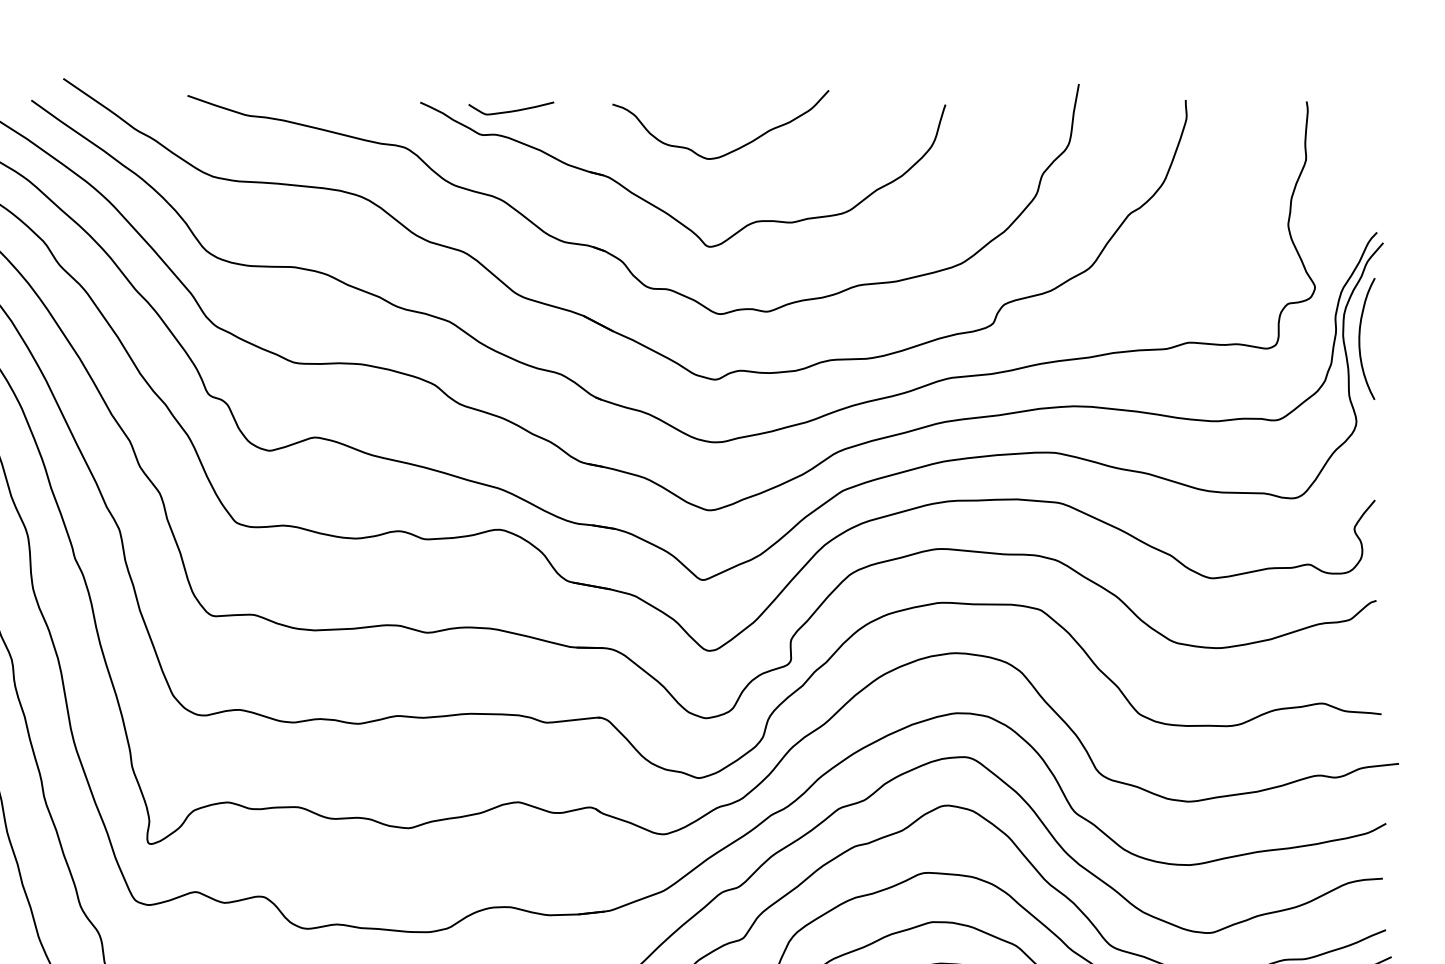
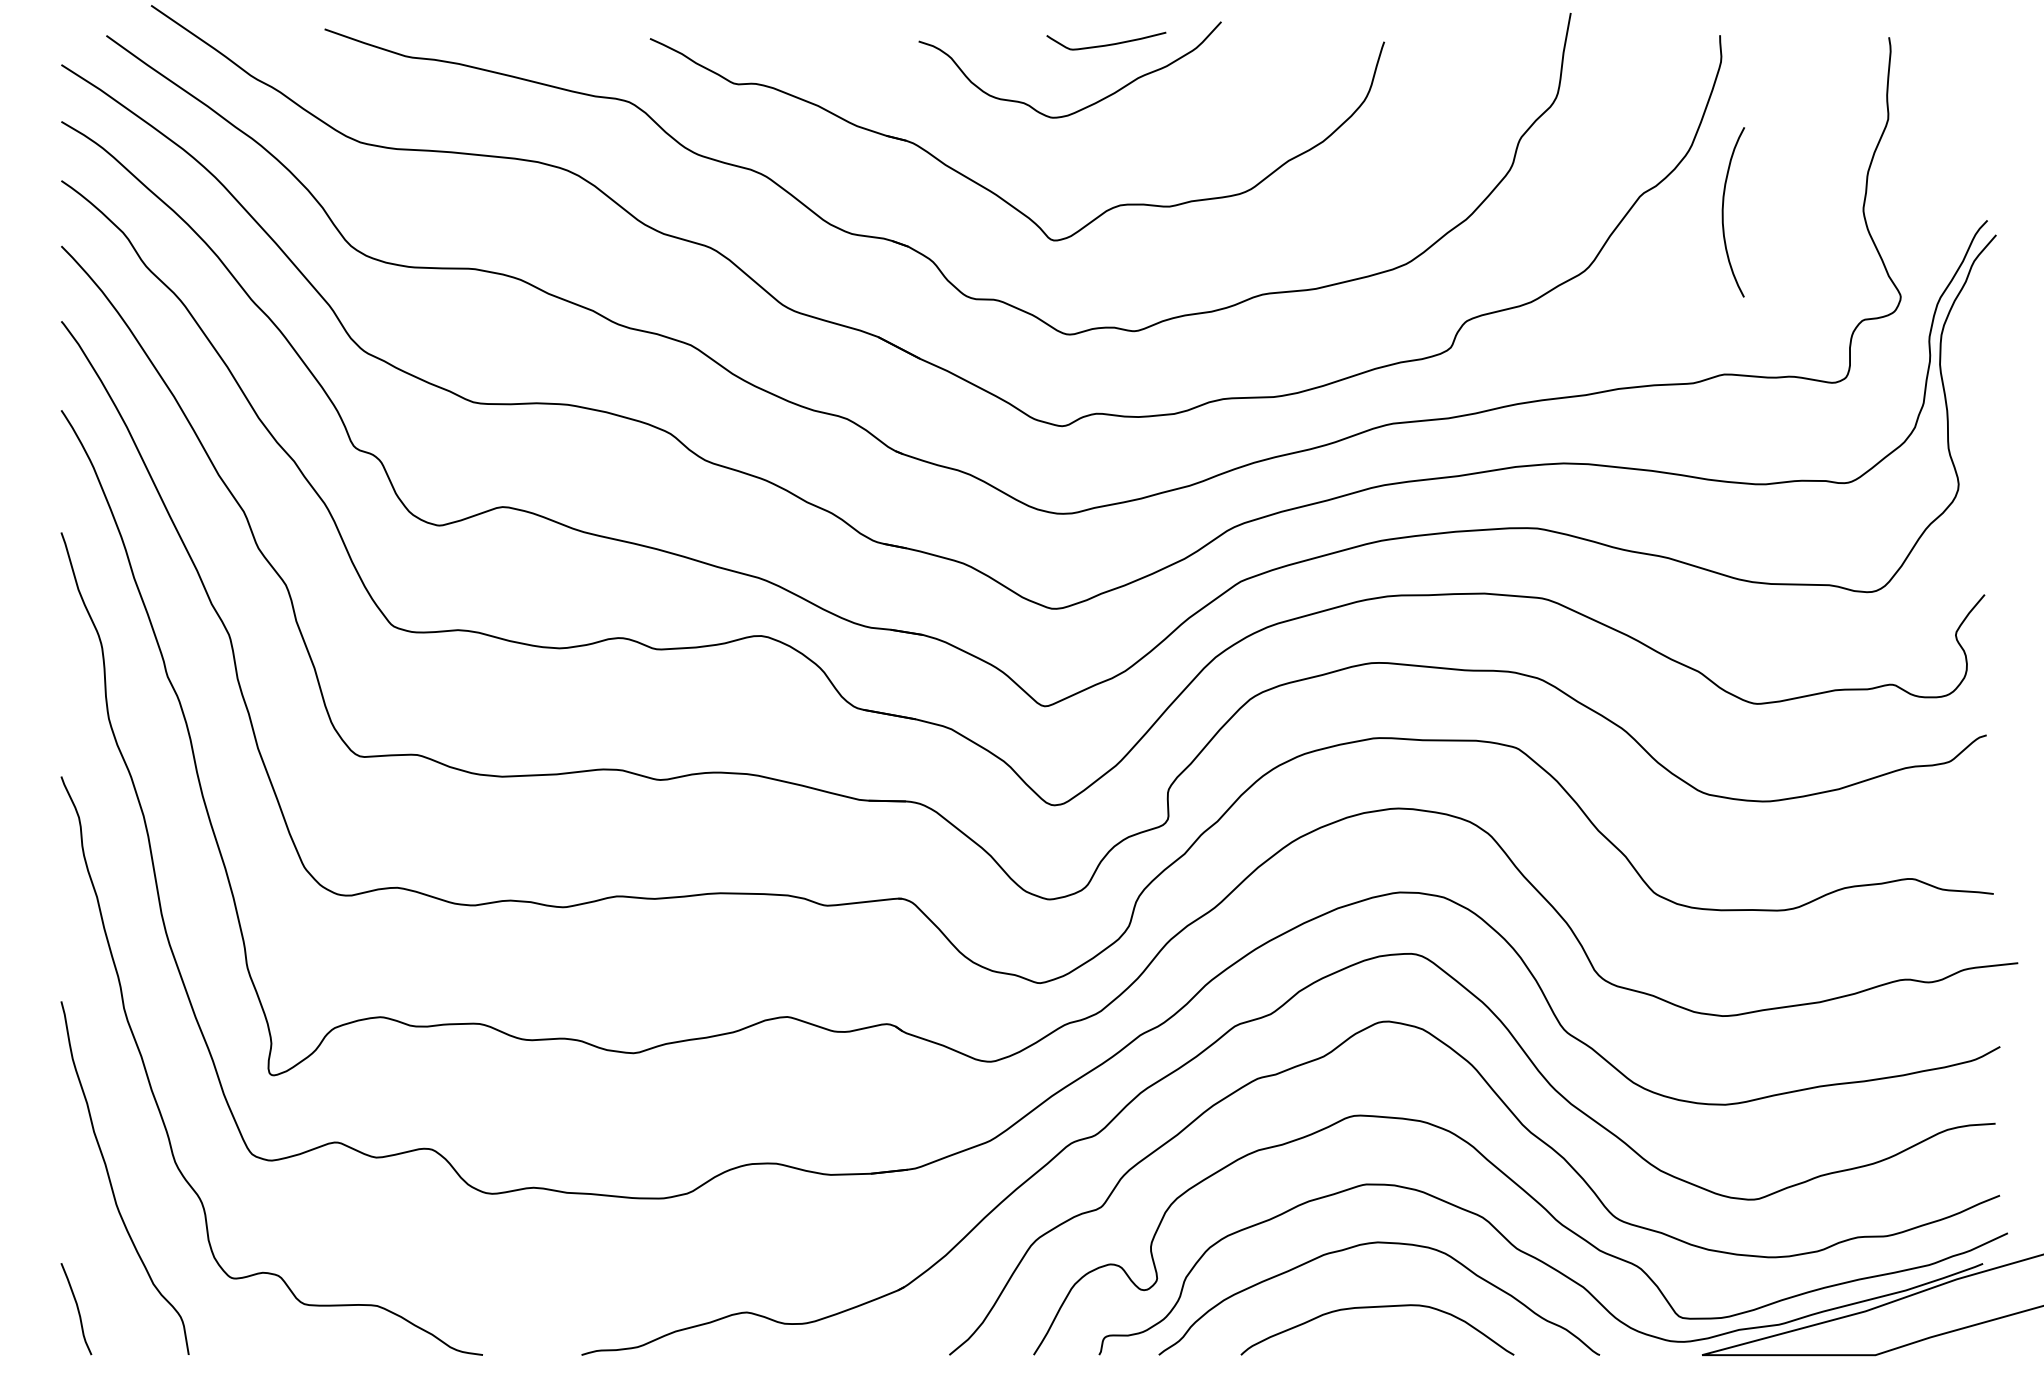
curve: (511, 110) -> (1106, 44), moved
curve: (1359, 339) -> (1723, 212), moved

